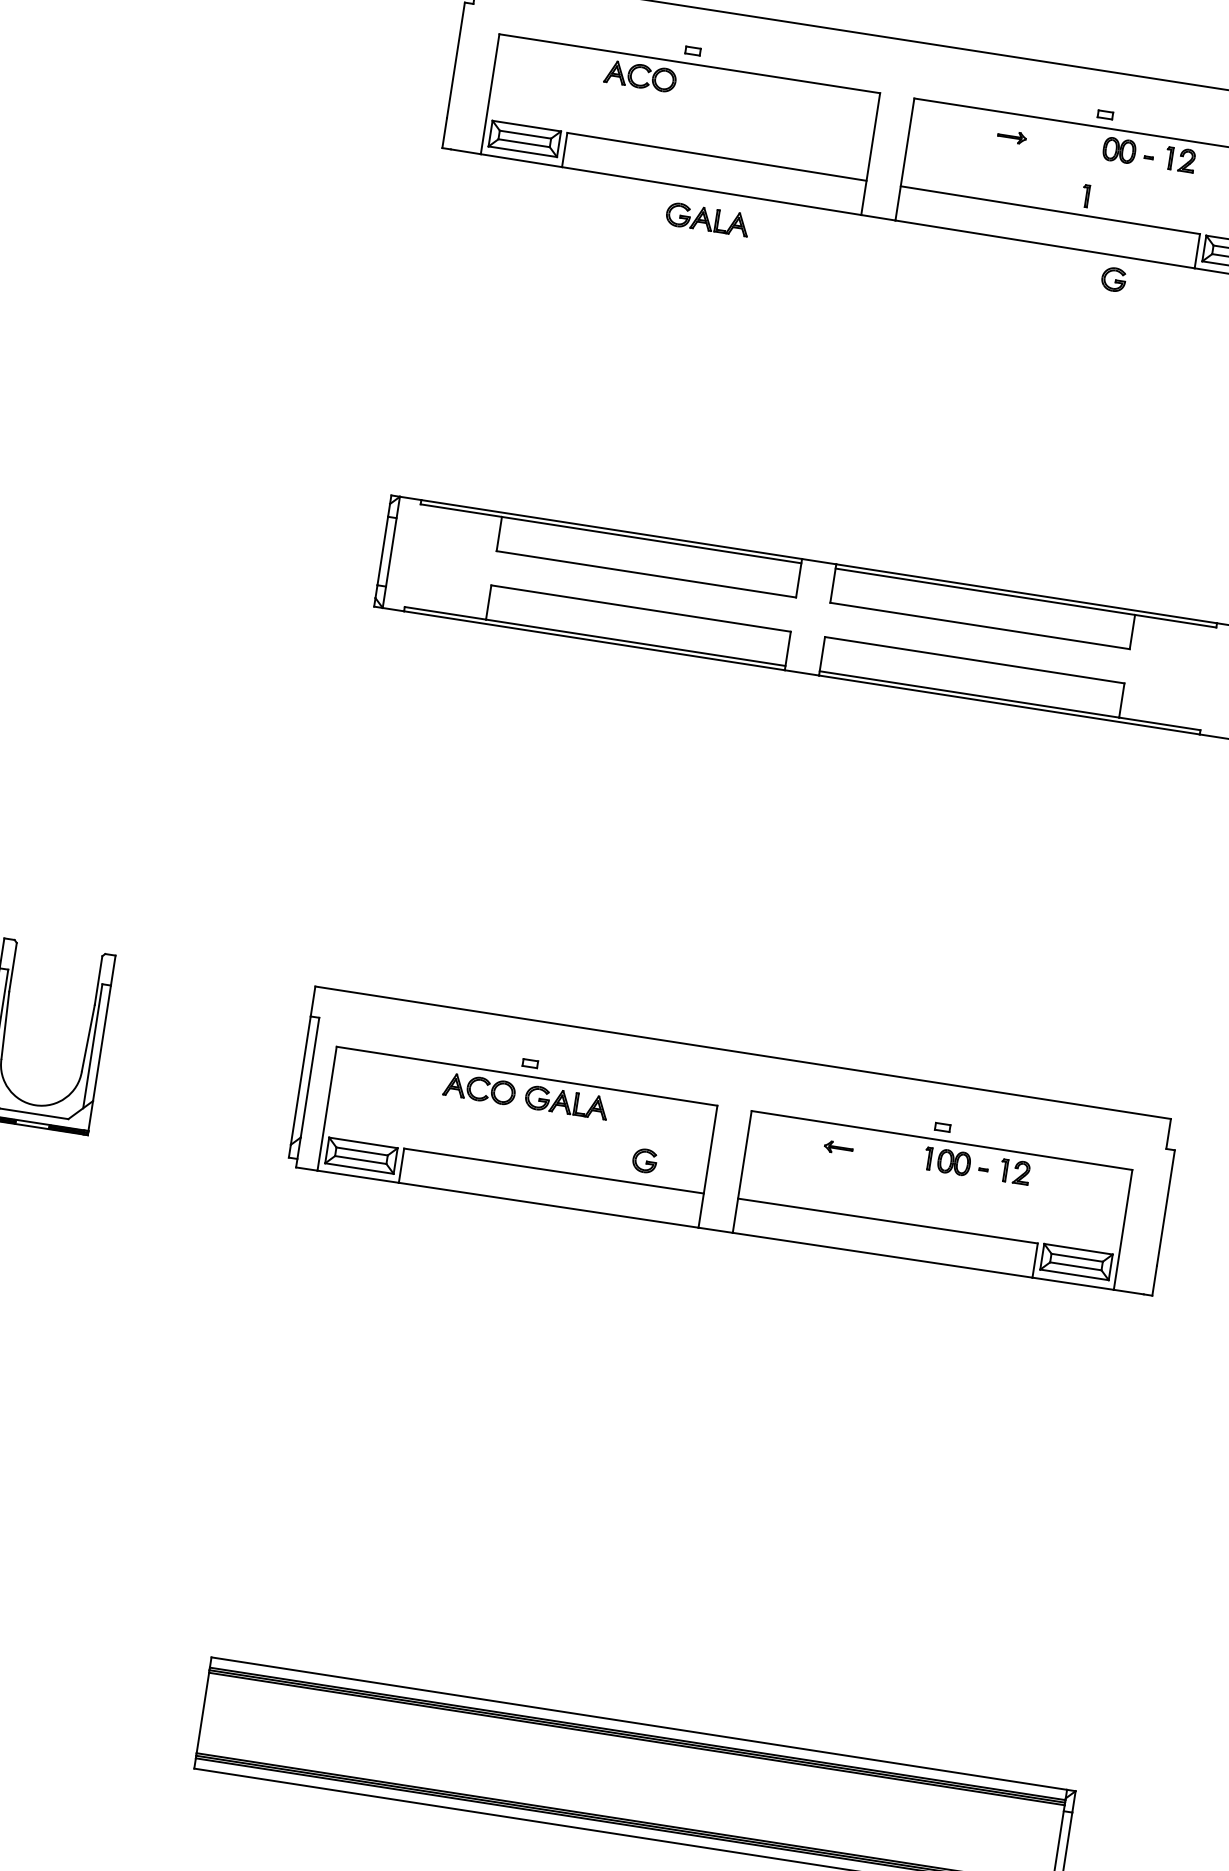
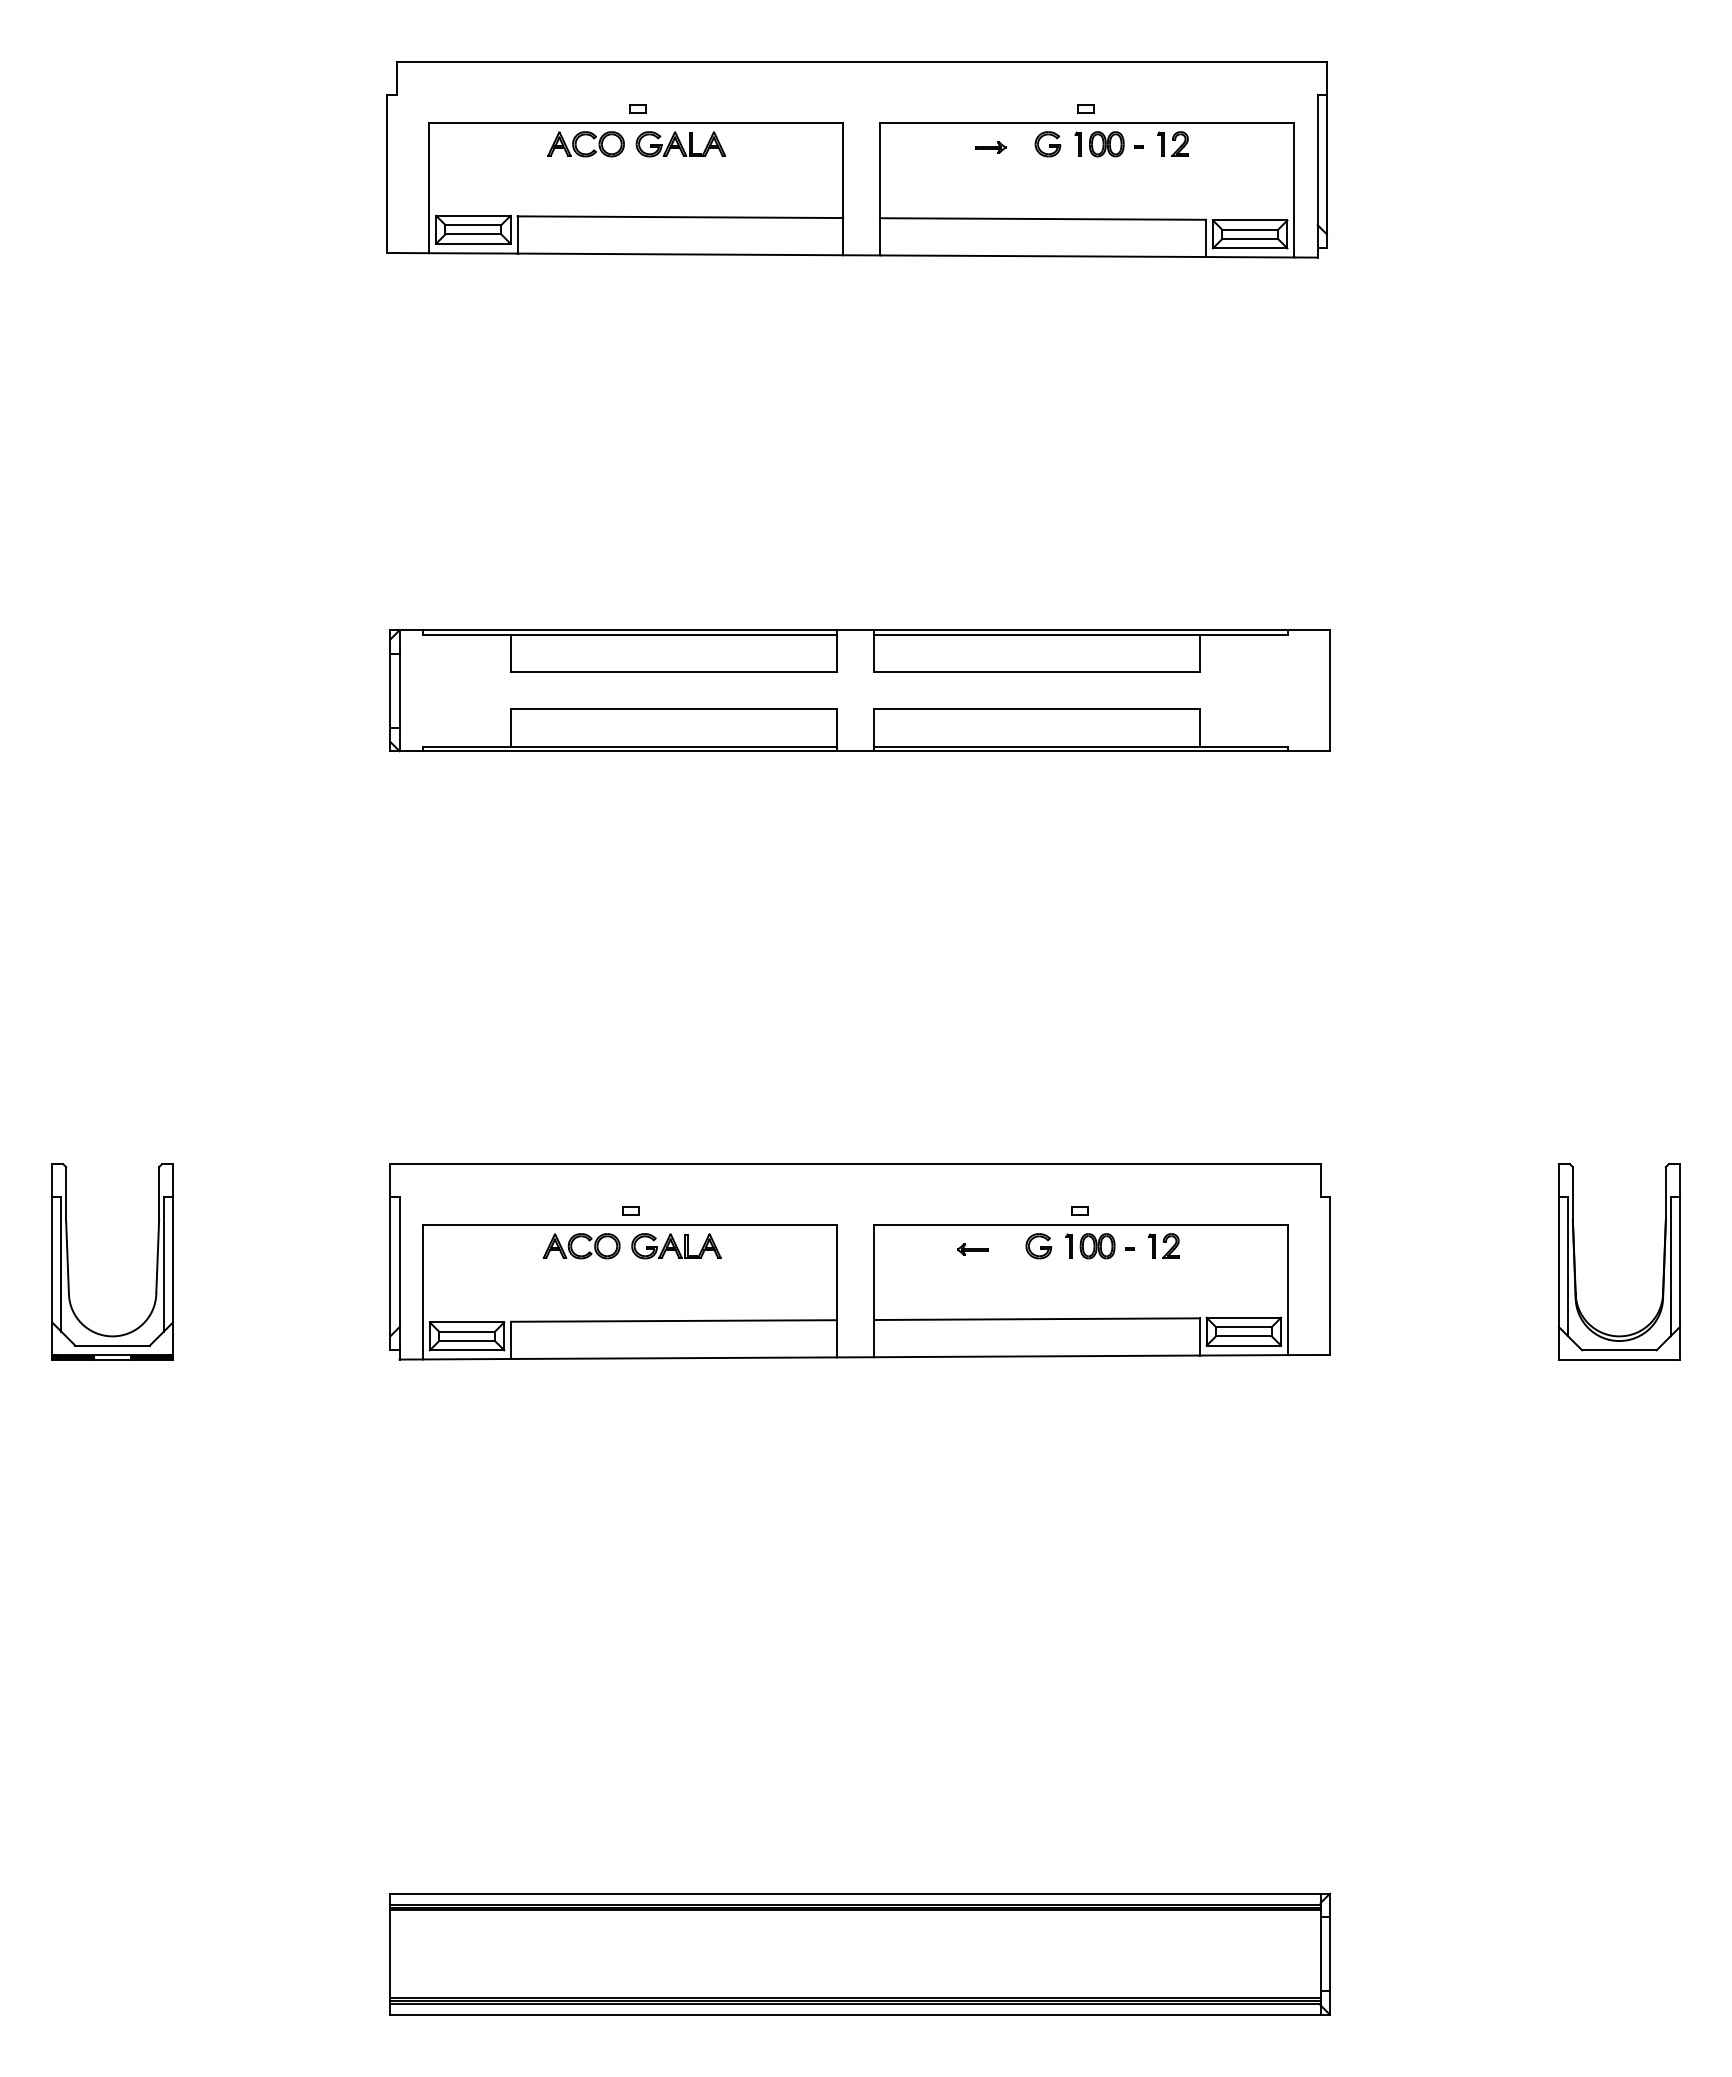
part: (1084, 195) -> (1077, 143), moved
part: (707, 219) -> (680, 144), moved
part: (1113, 279) -> (1047, 144), moved
part: (644, 1161) -> (1038, 1246), moved

